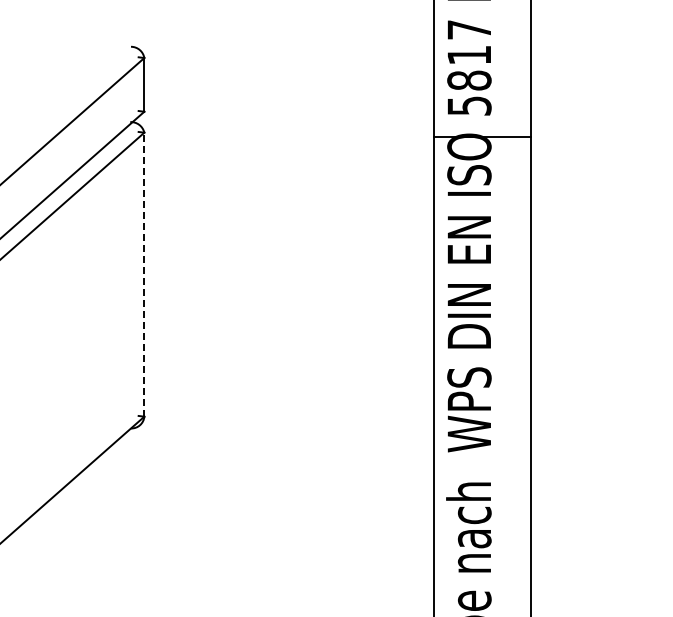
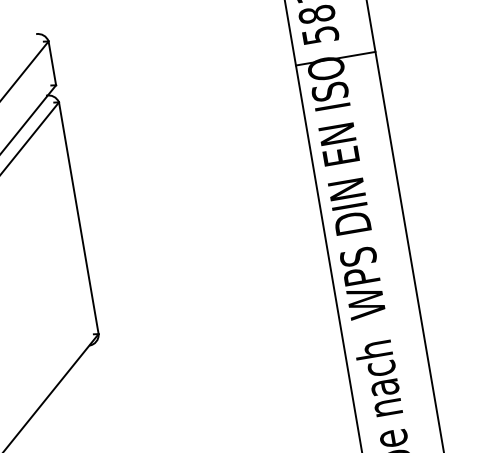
line: (144, 274) -> (78, 218), dashed -> solid

